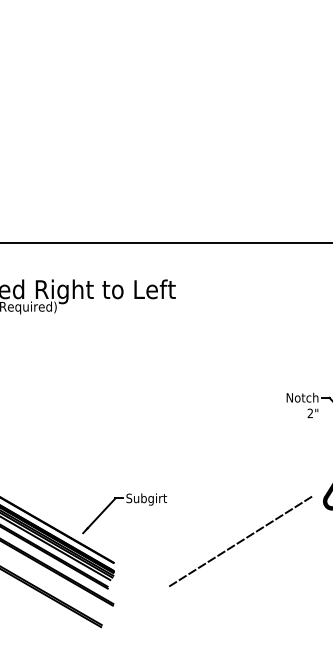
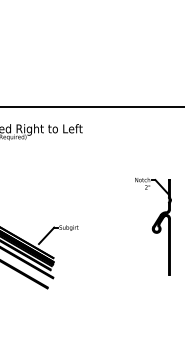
line: (238, 540) -> (112, 247), removed

